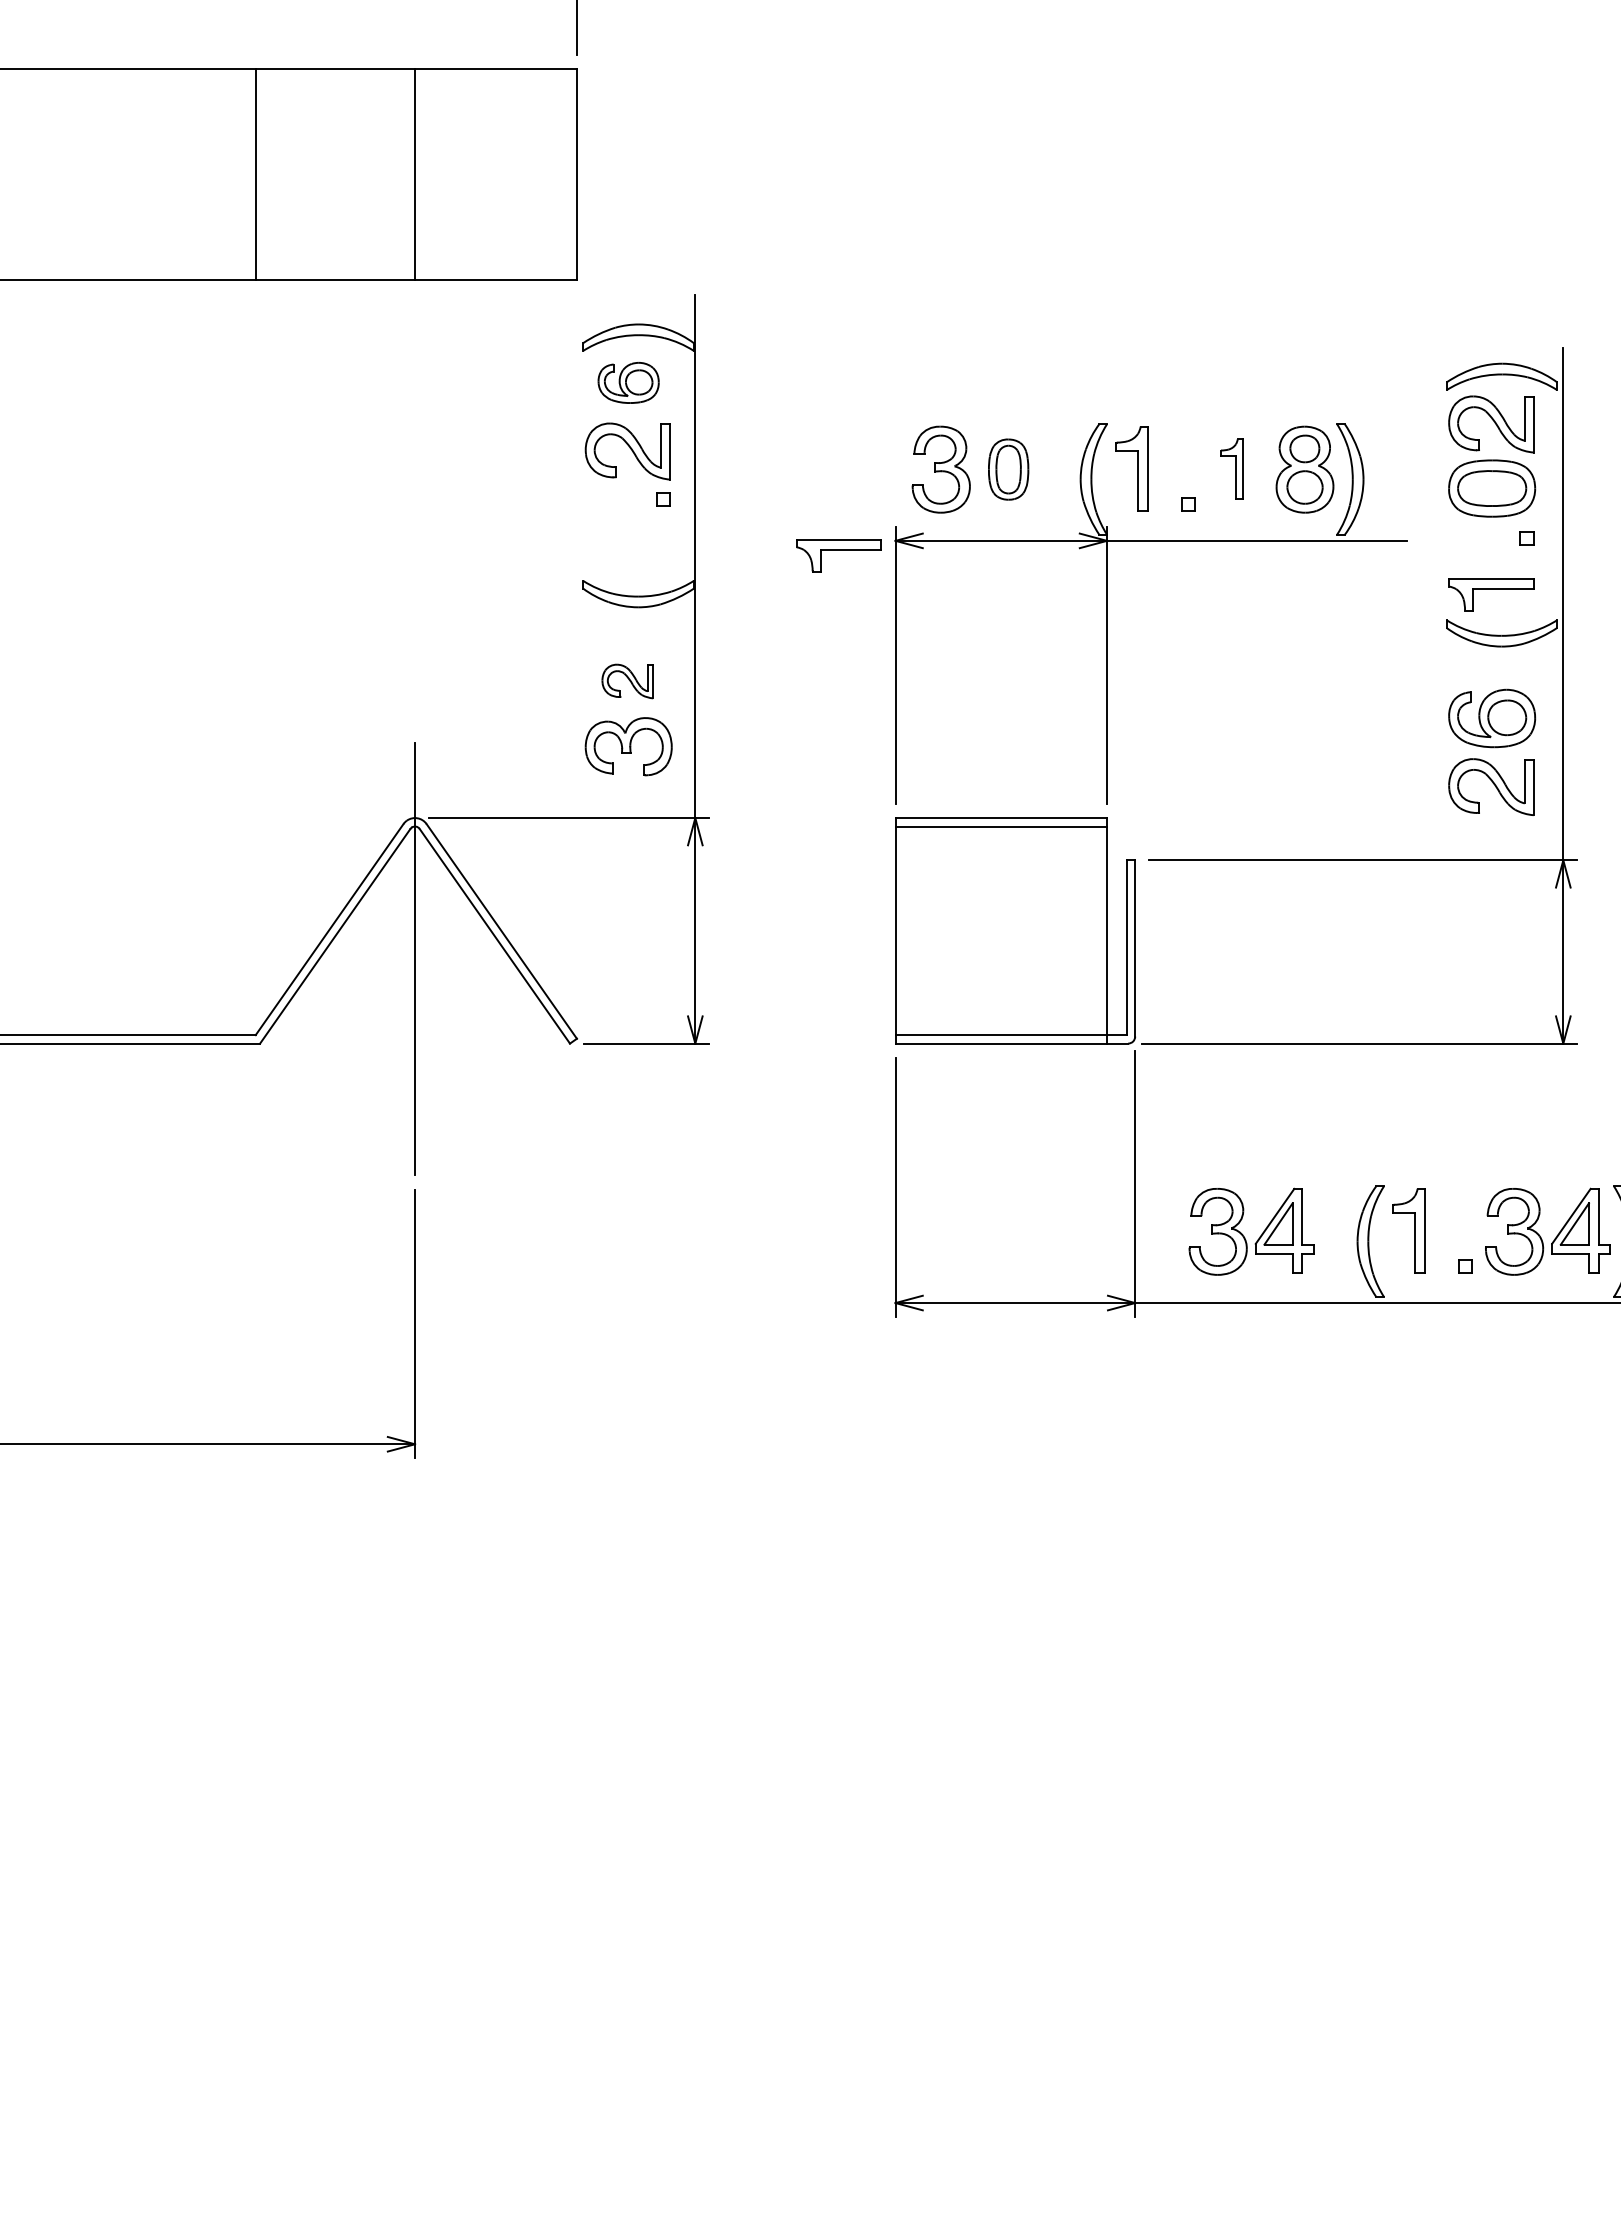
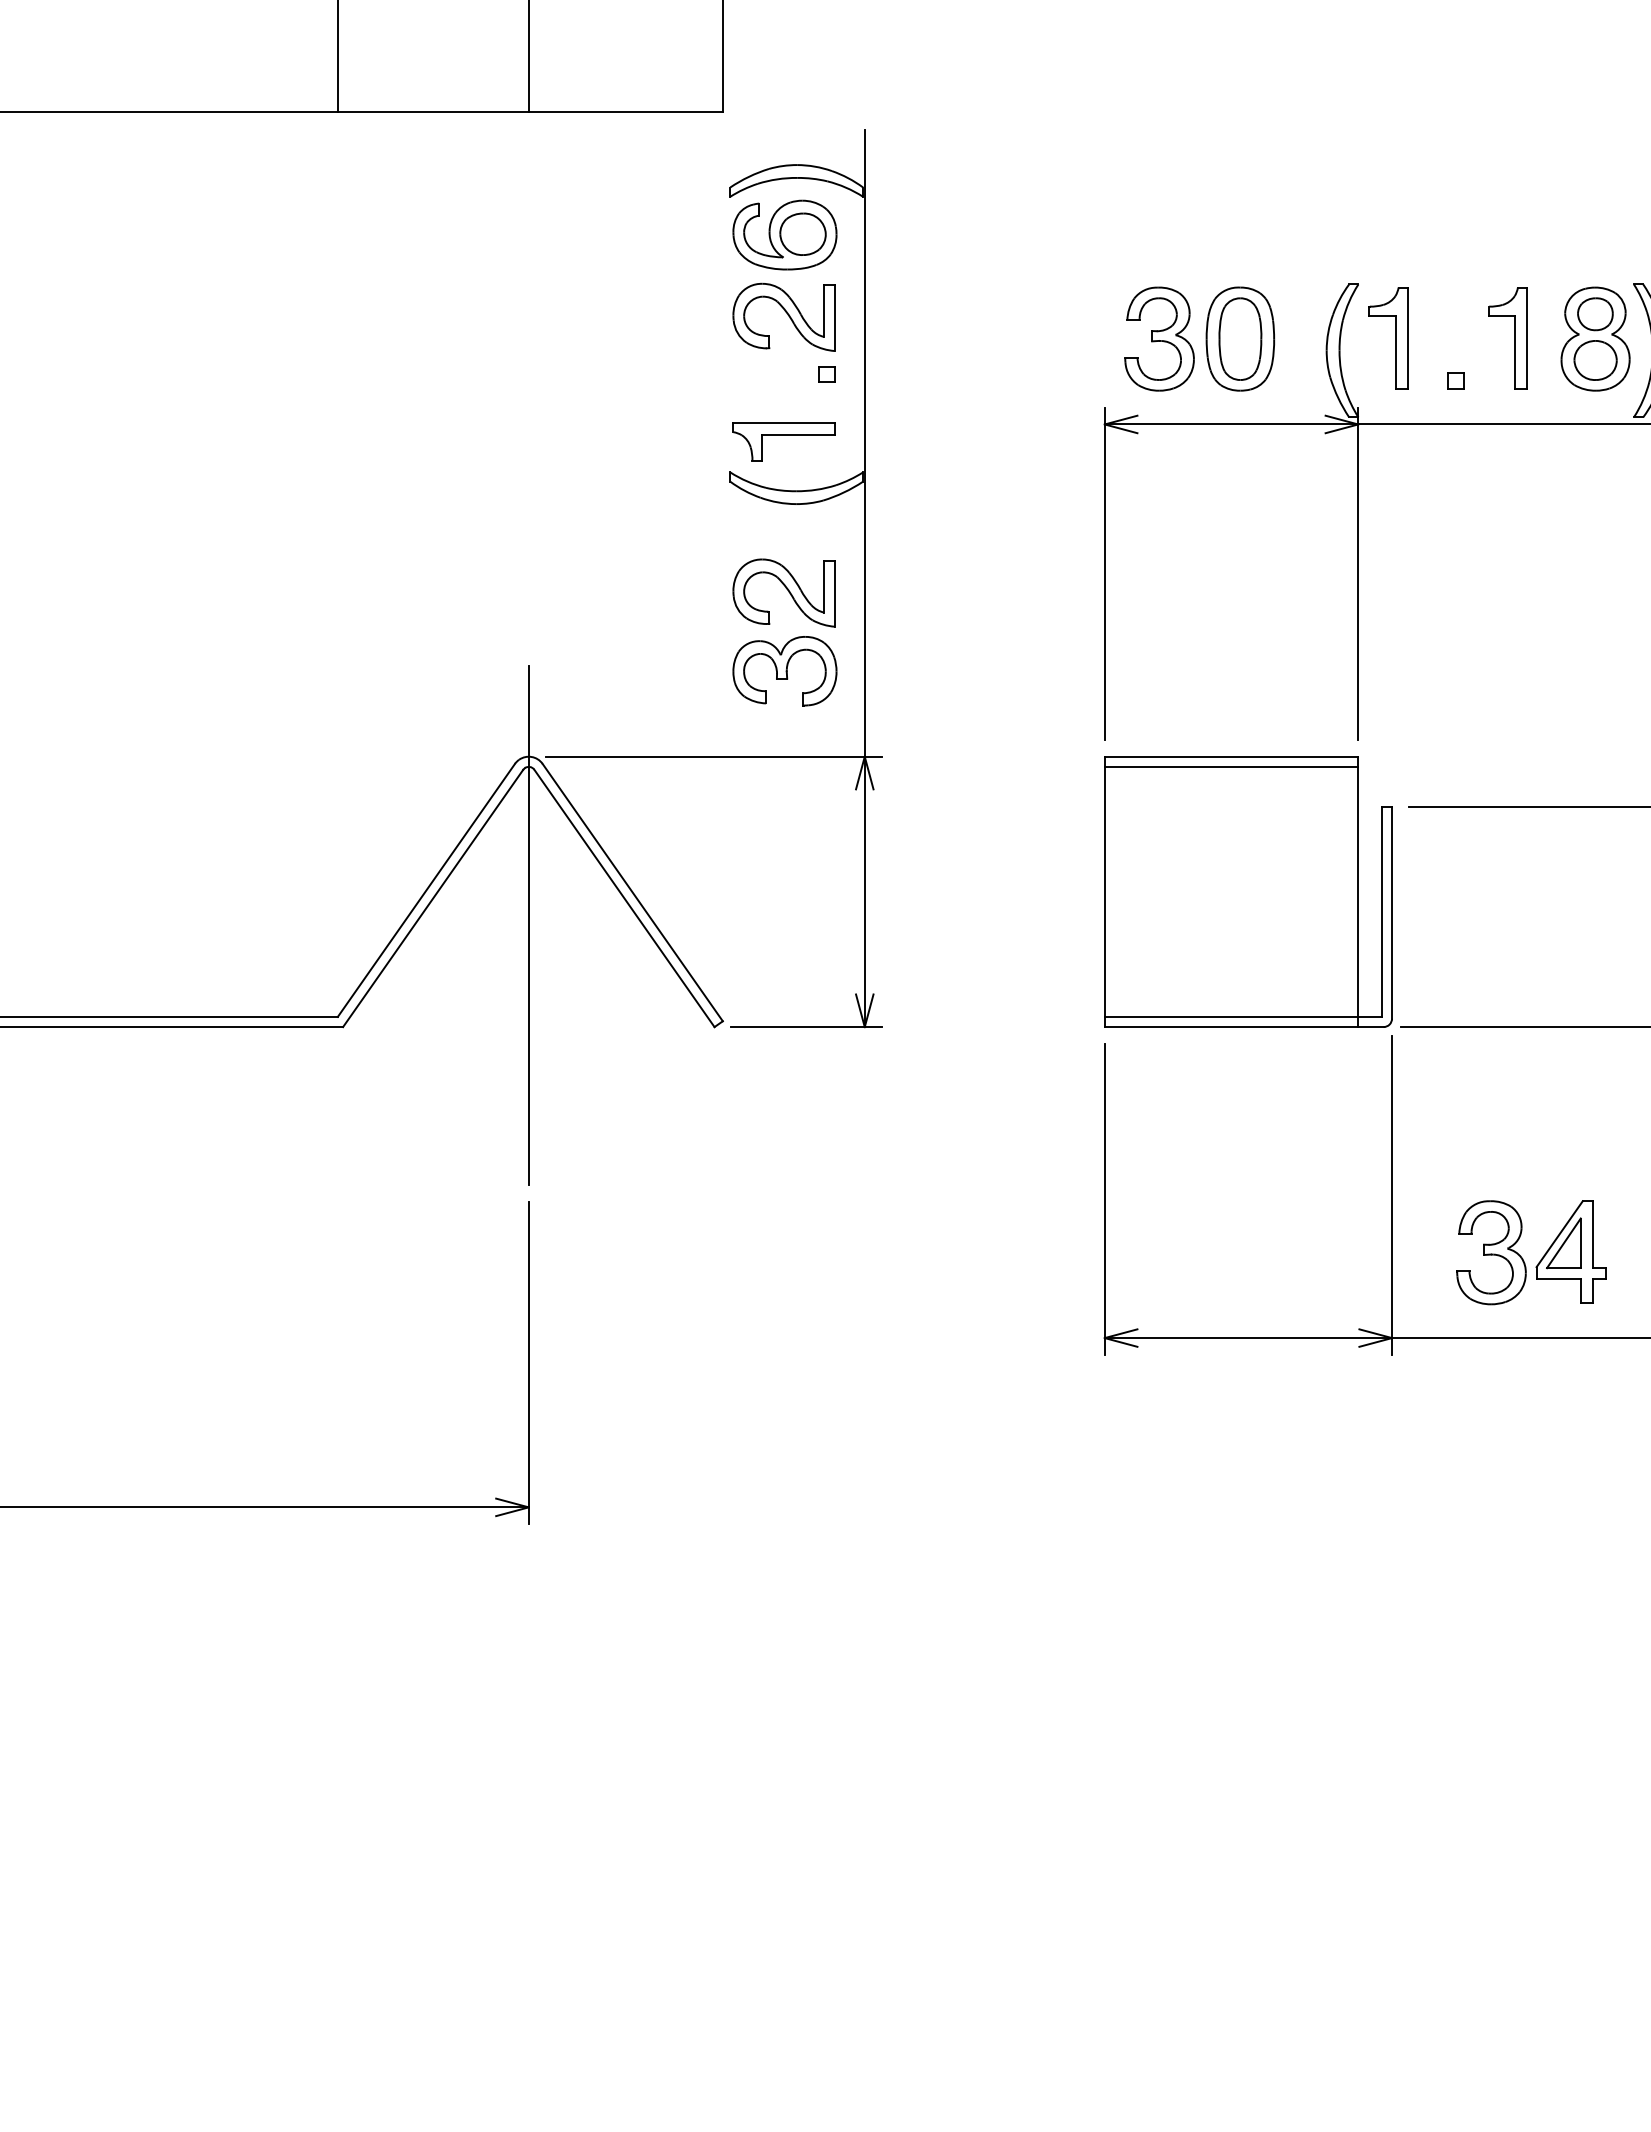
part: (628, 382) -> (784, 234), size x1.43
part: (1231, 468) -> (1507, 337), size x1.43
part: (1008, 469) -> (1240, 338), size x1.43
part: (838, 555) -> (783, 441), moved
part: (627, 681) -> (783, 593), size x1.67

